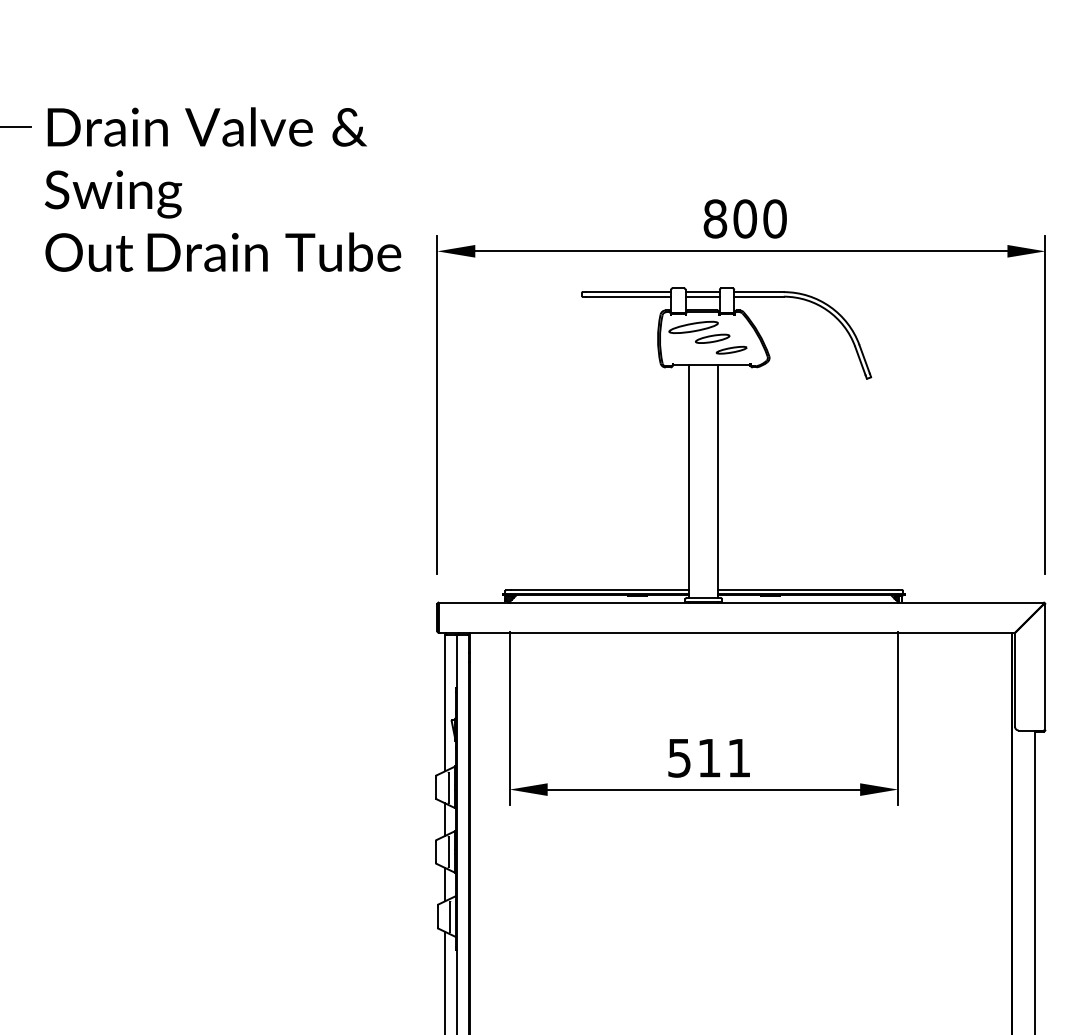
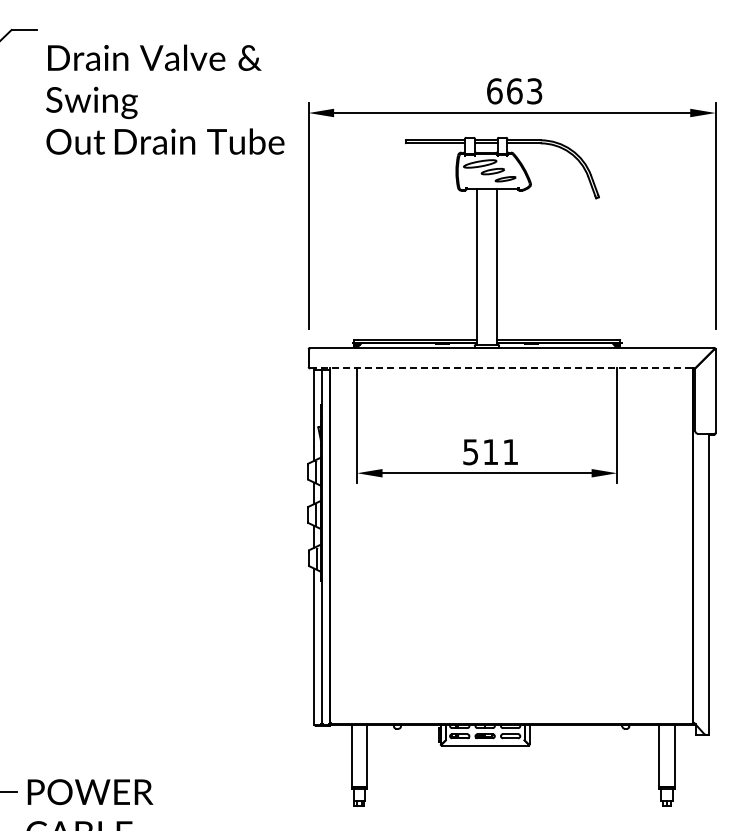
text: (223, 189) -> (165, 99), moved
text: (744, 219) -> (514, 91), 800 -> 663
line: (728, 633) -> (503, 368), solid -> dashed

